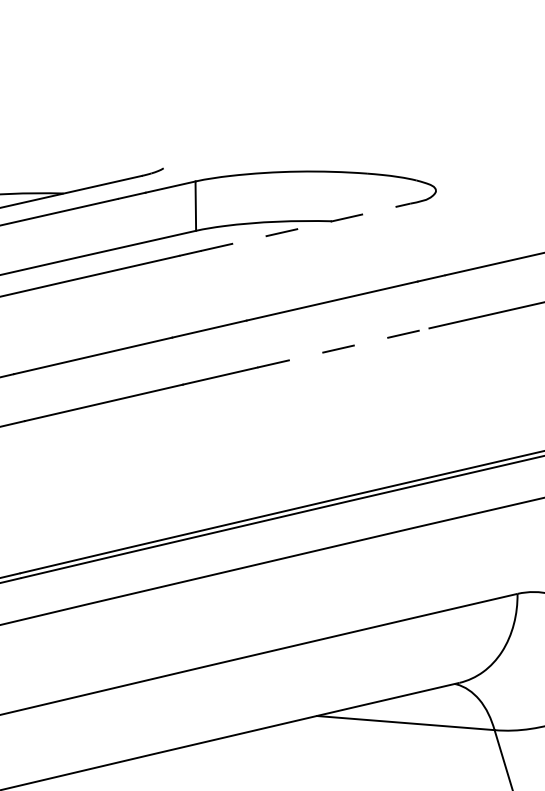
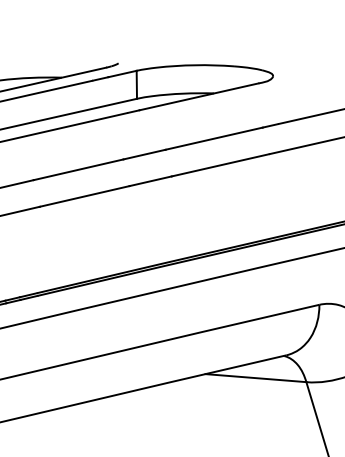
line: (306, 226) -> (199, 96), dashed -> solid
line: (343, 348) -> (220, 165), dashed -> solid

